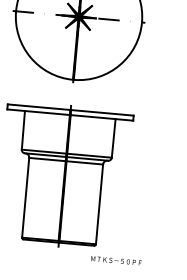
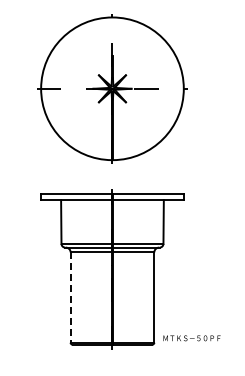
line: (25, 198) -> (70, 298), solid -> dashed
text: (115, 260) -> (191, 338), moved

